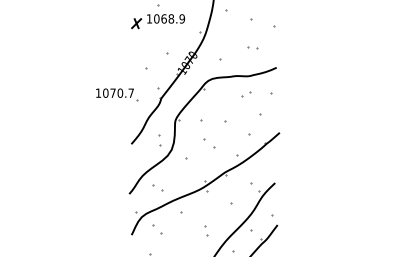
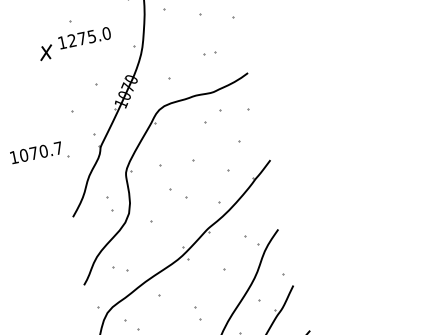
text: (169, 18) -> (89, 36), 1068.9 -> 1275.0
part: (246, 94) -> (214, 117), size x1.6

